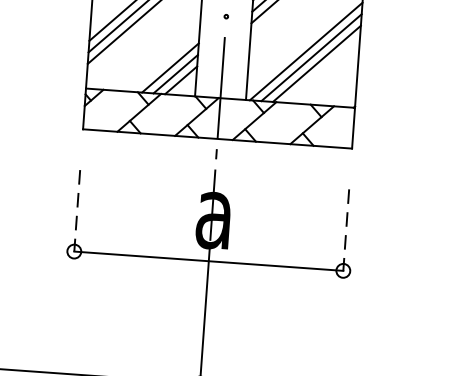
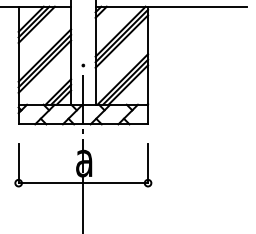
line: (76, 210) -> (18, 163), dashed -> solid
line: (347, 230) -> (148, 163), dashed -> solid

